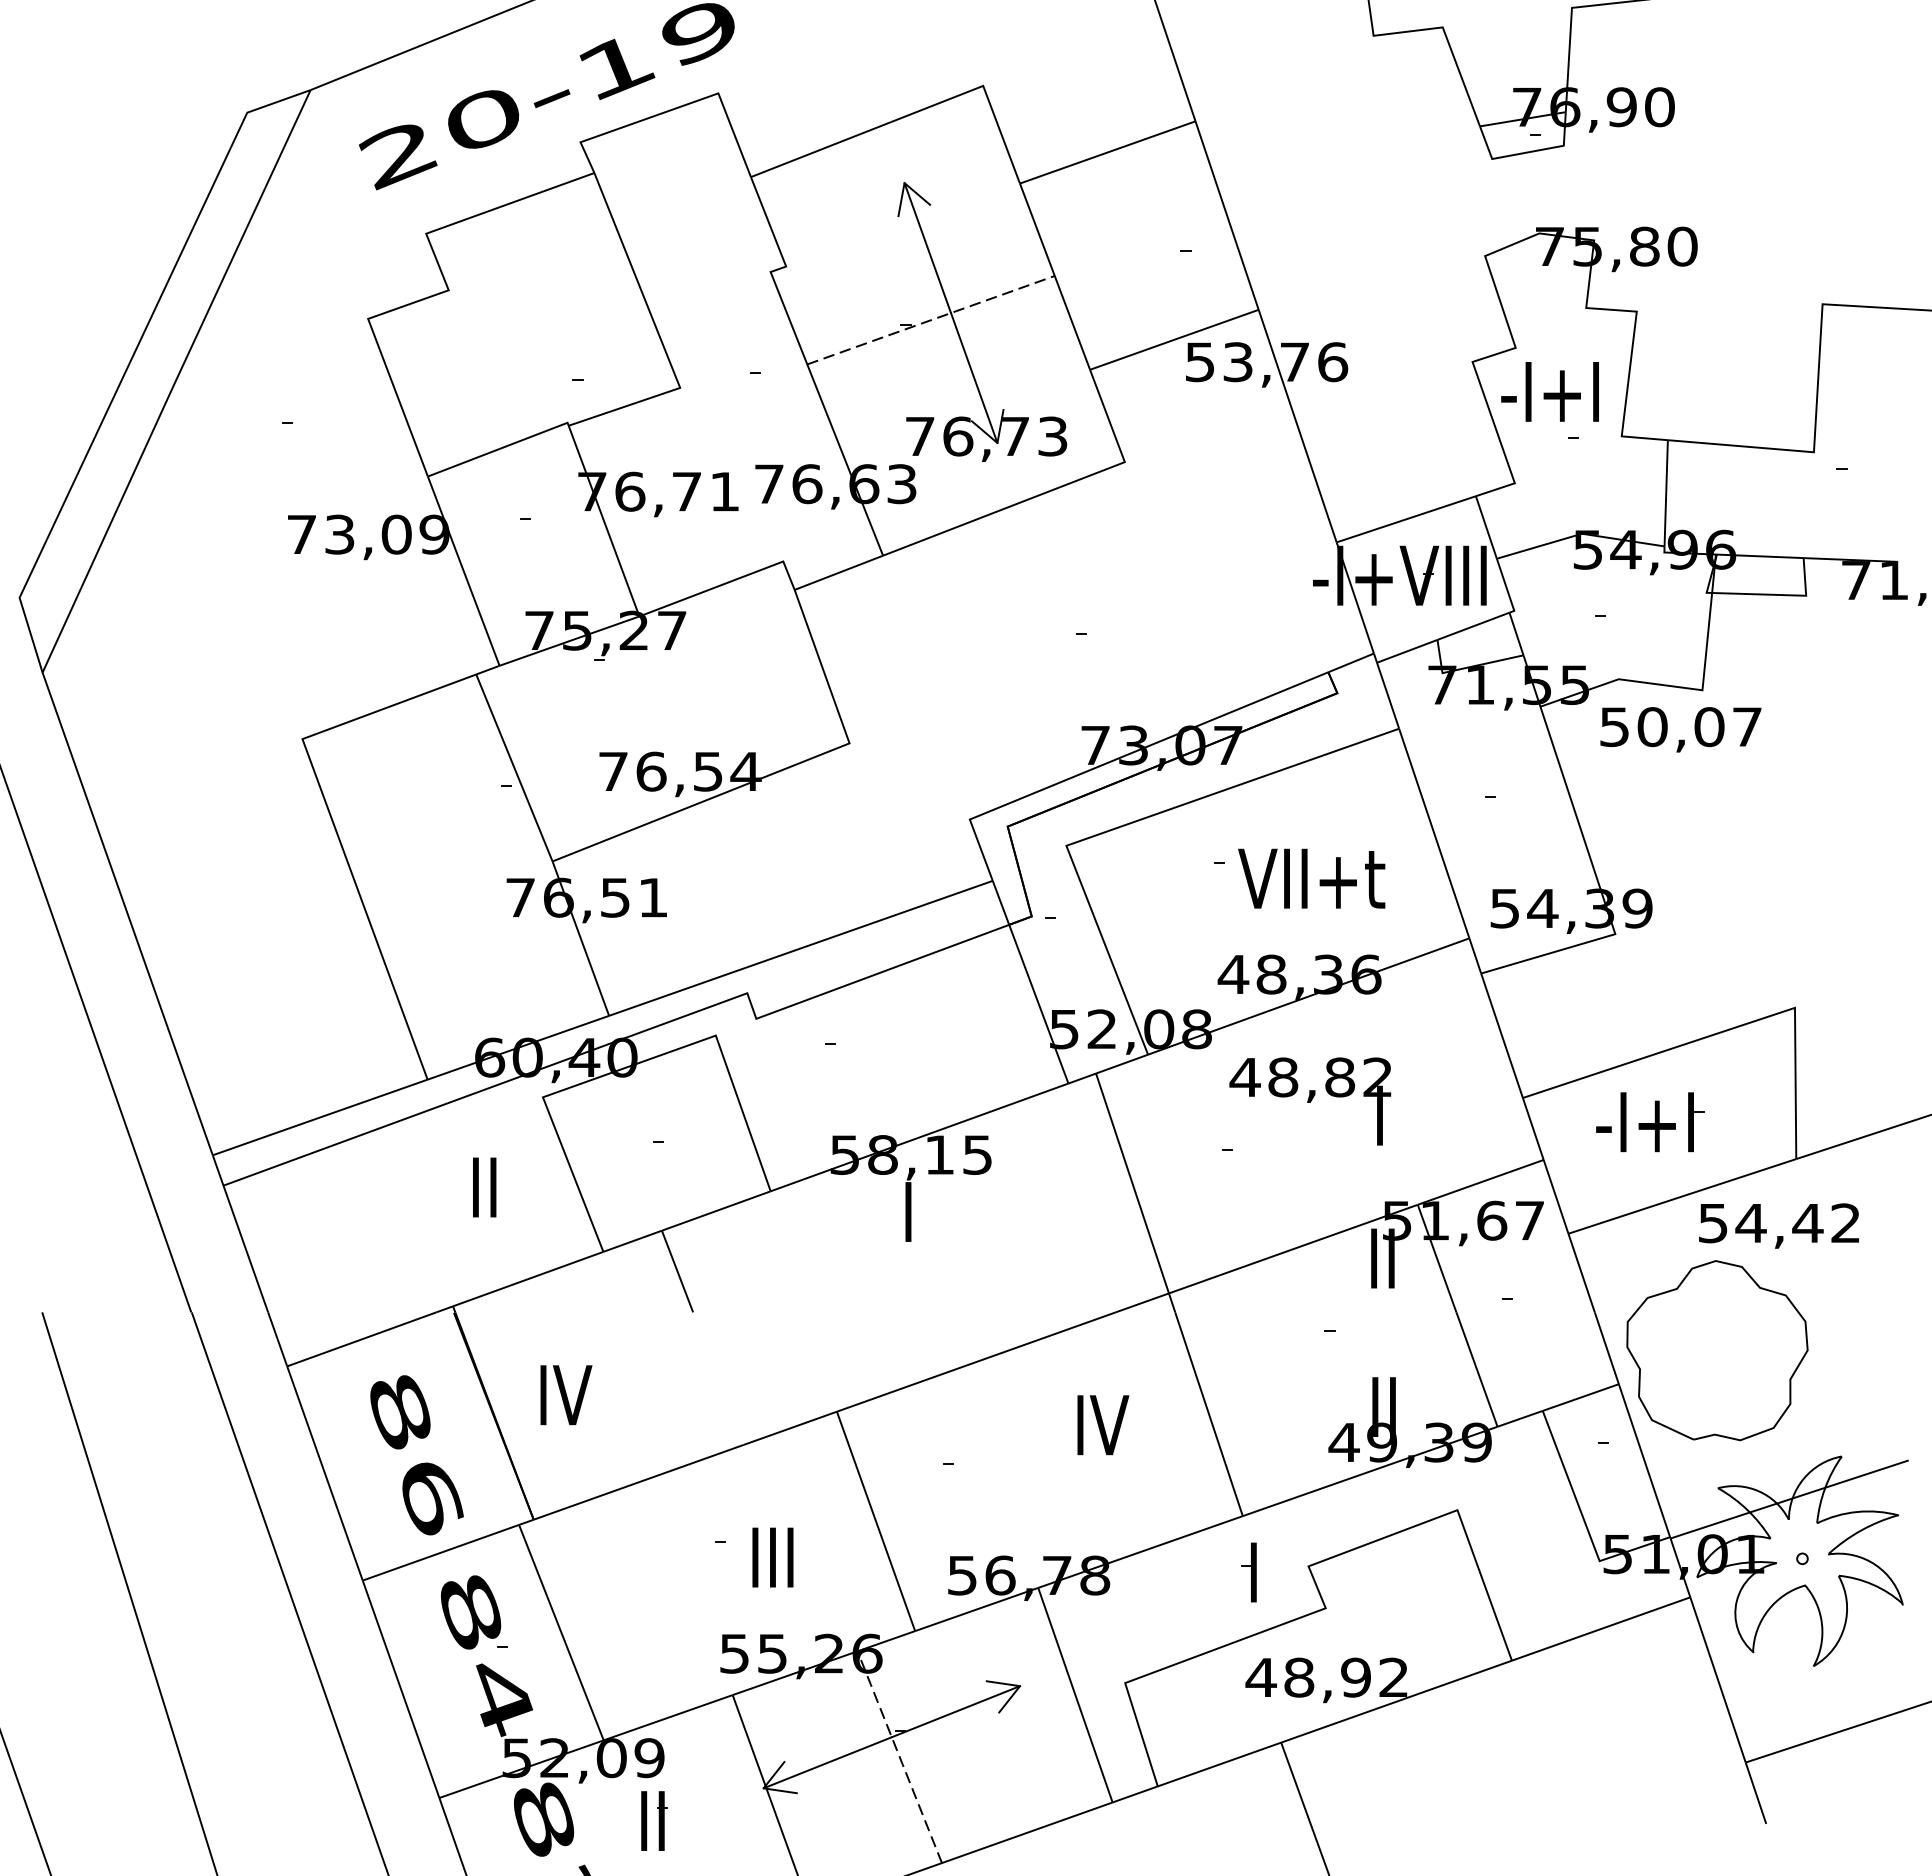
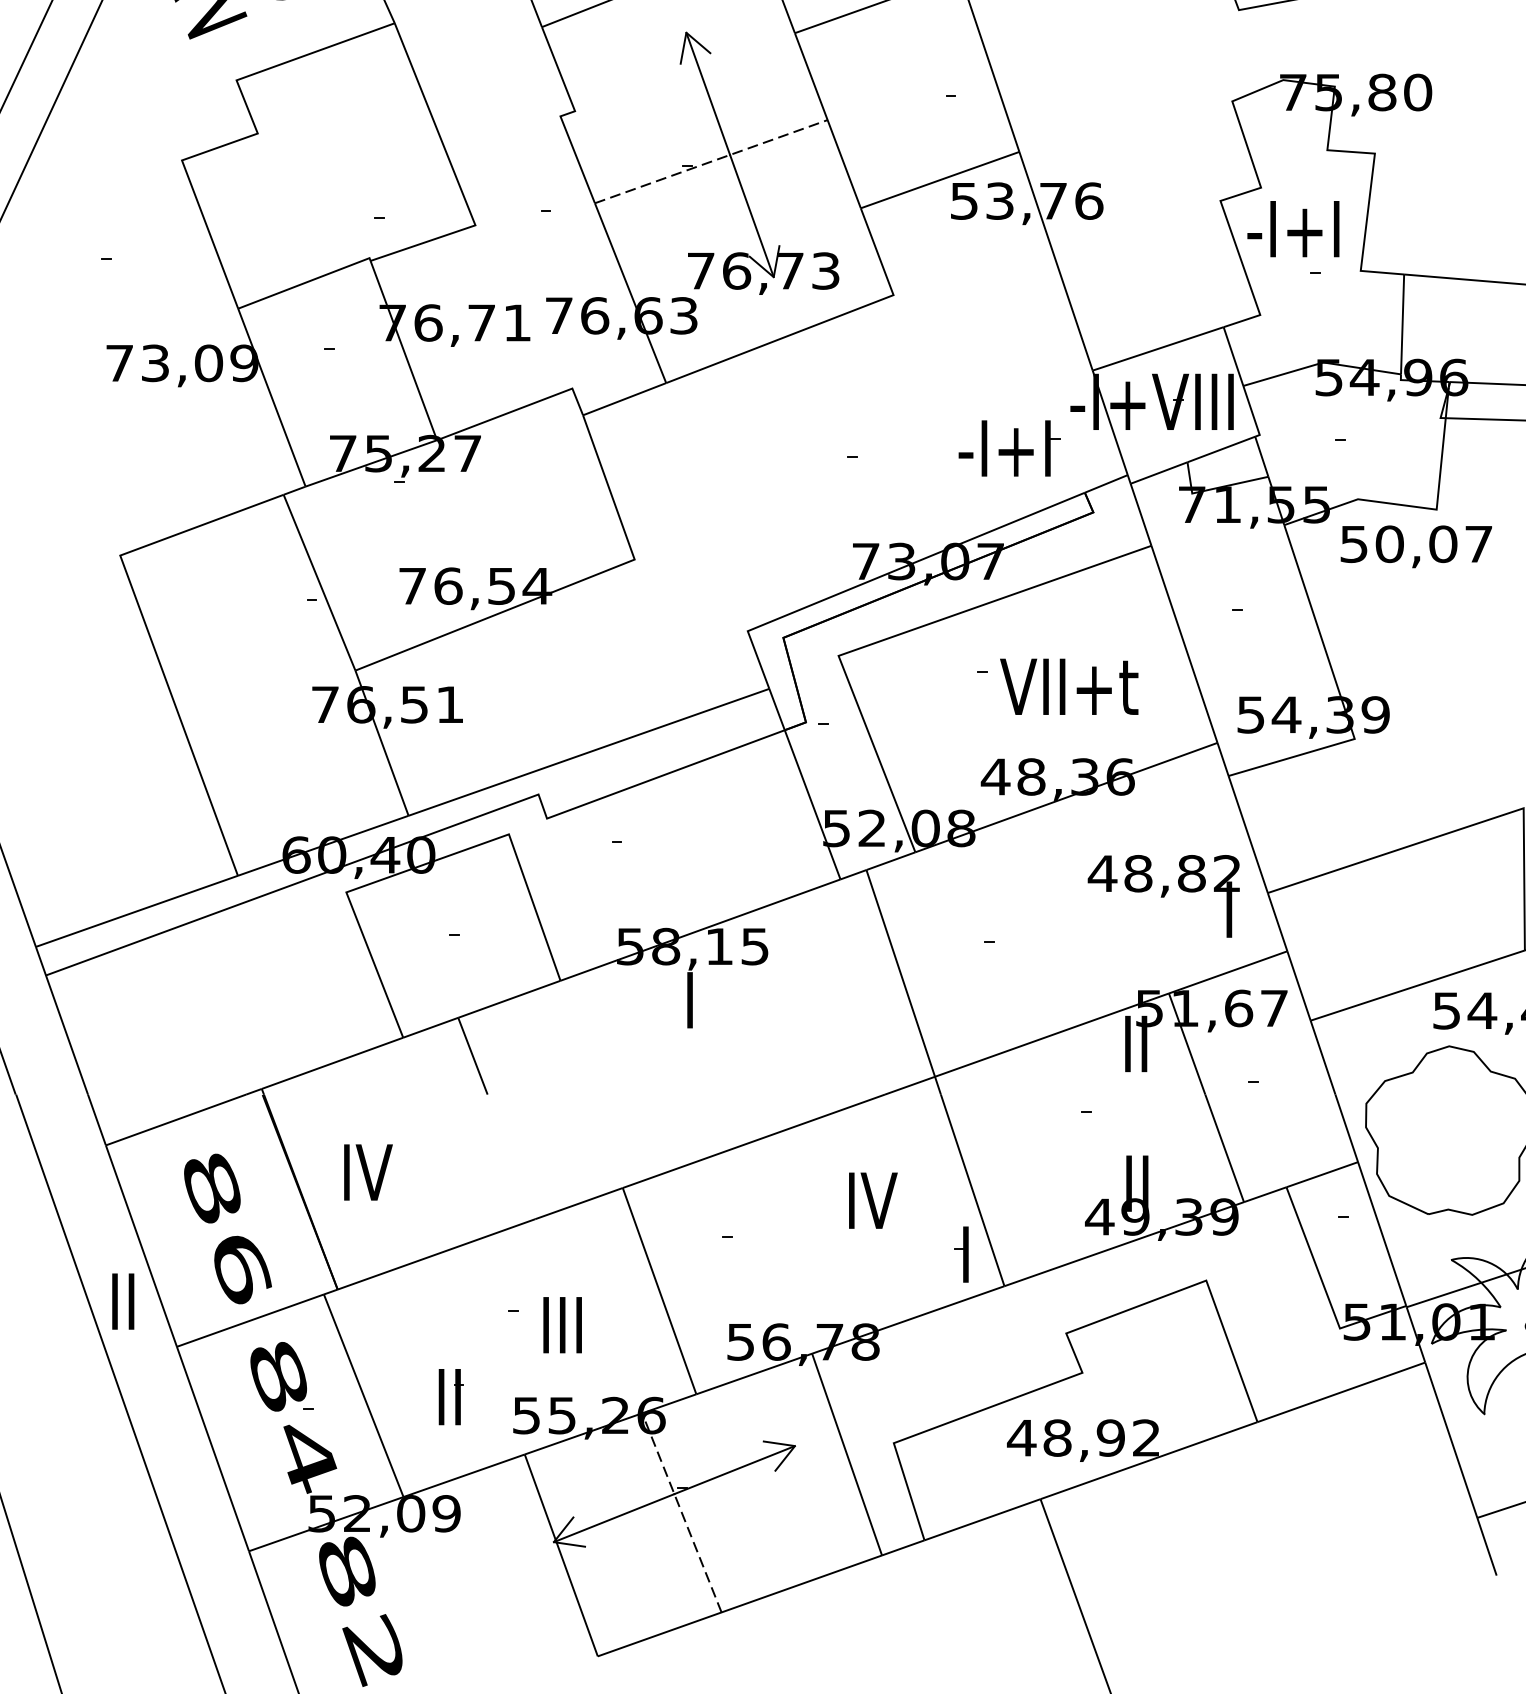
text: (1310, 1101) -> (1164, 896), moved
part: (1650, 1122) -> (1009, 448), moved
text: (484, 1187) -> (123, 1301), moved
part: (1248, 1572) -> (960, 1254), moved
part: (654, 1820) -> (451, 1396), moved

